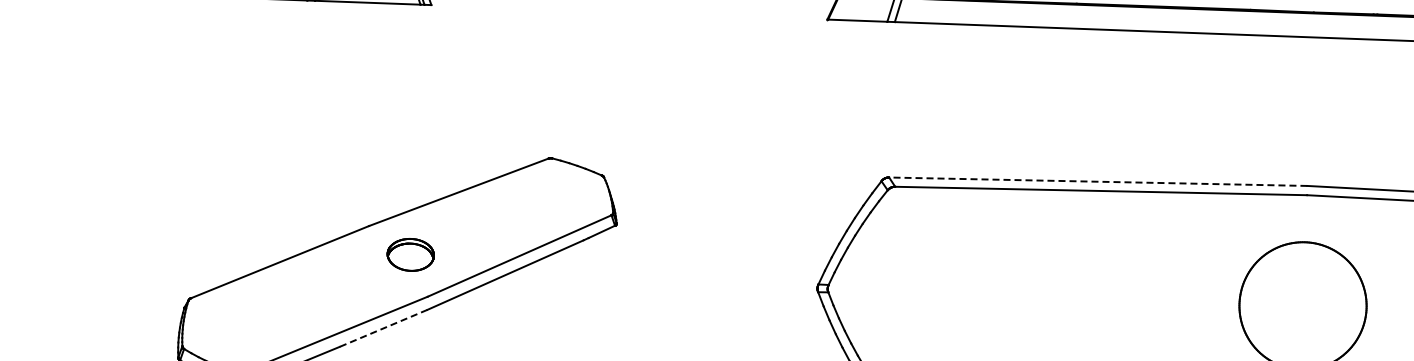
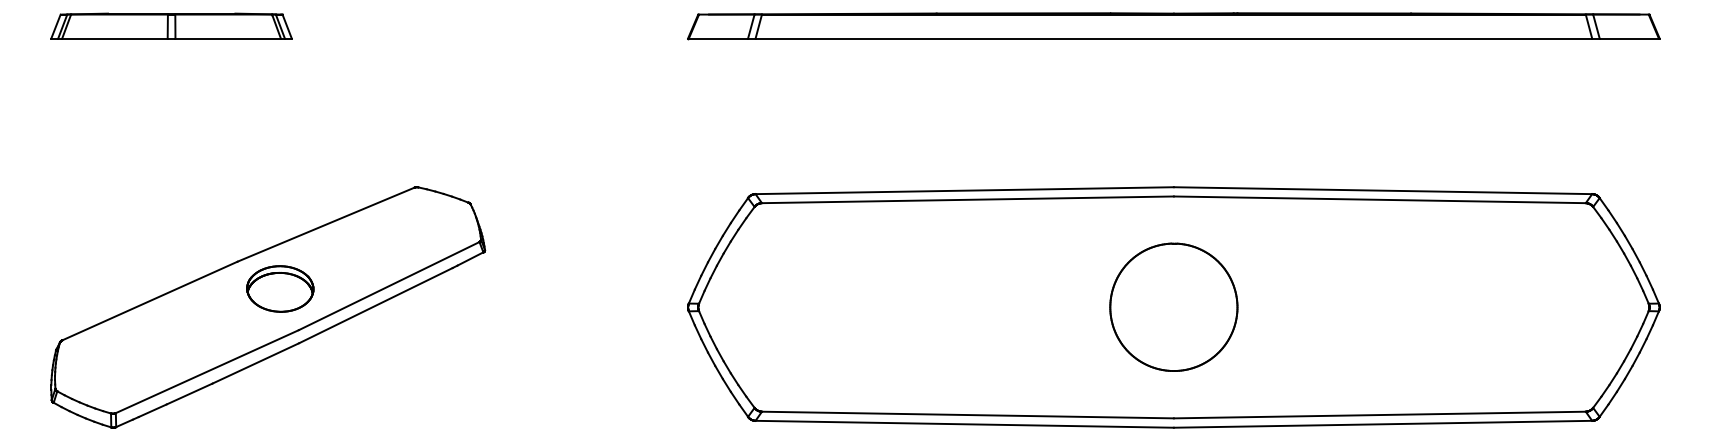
line: (1098, 181) -> (964, 190), dashed -> solid
part: (410, 254) -> (280, 288), size x1.43
line: (383, 328) -> (255, 363), dashed -> solid

